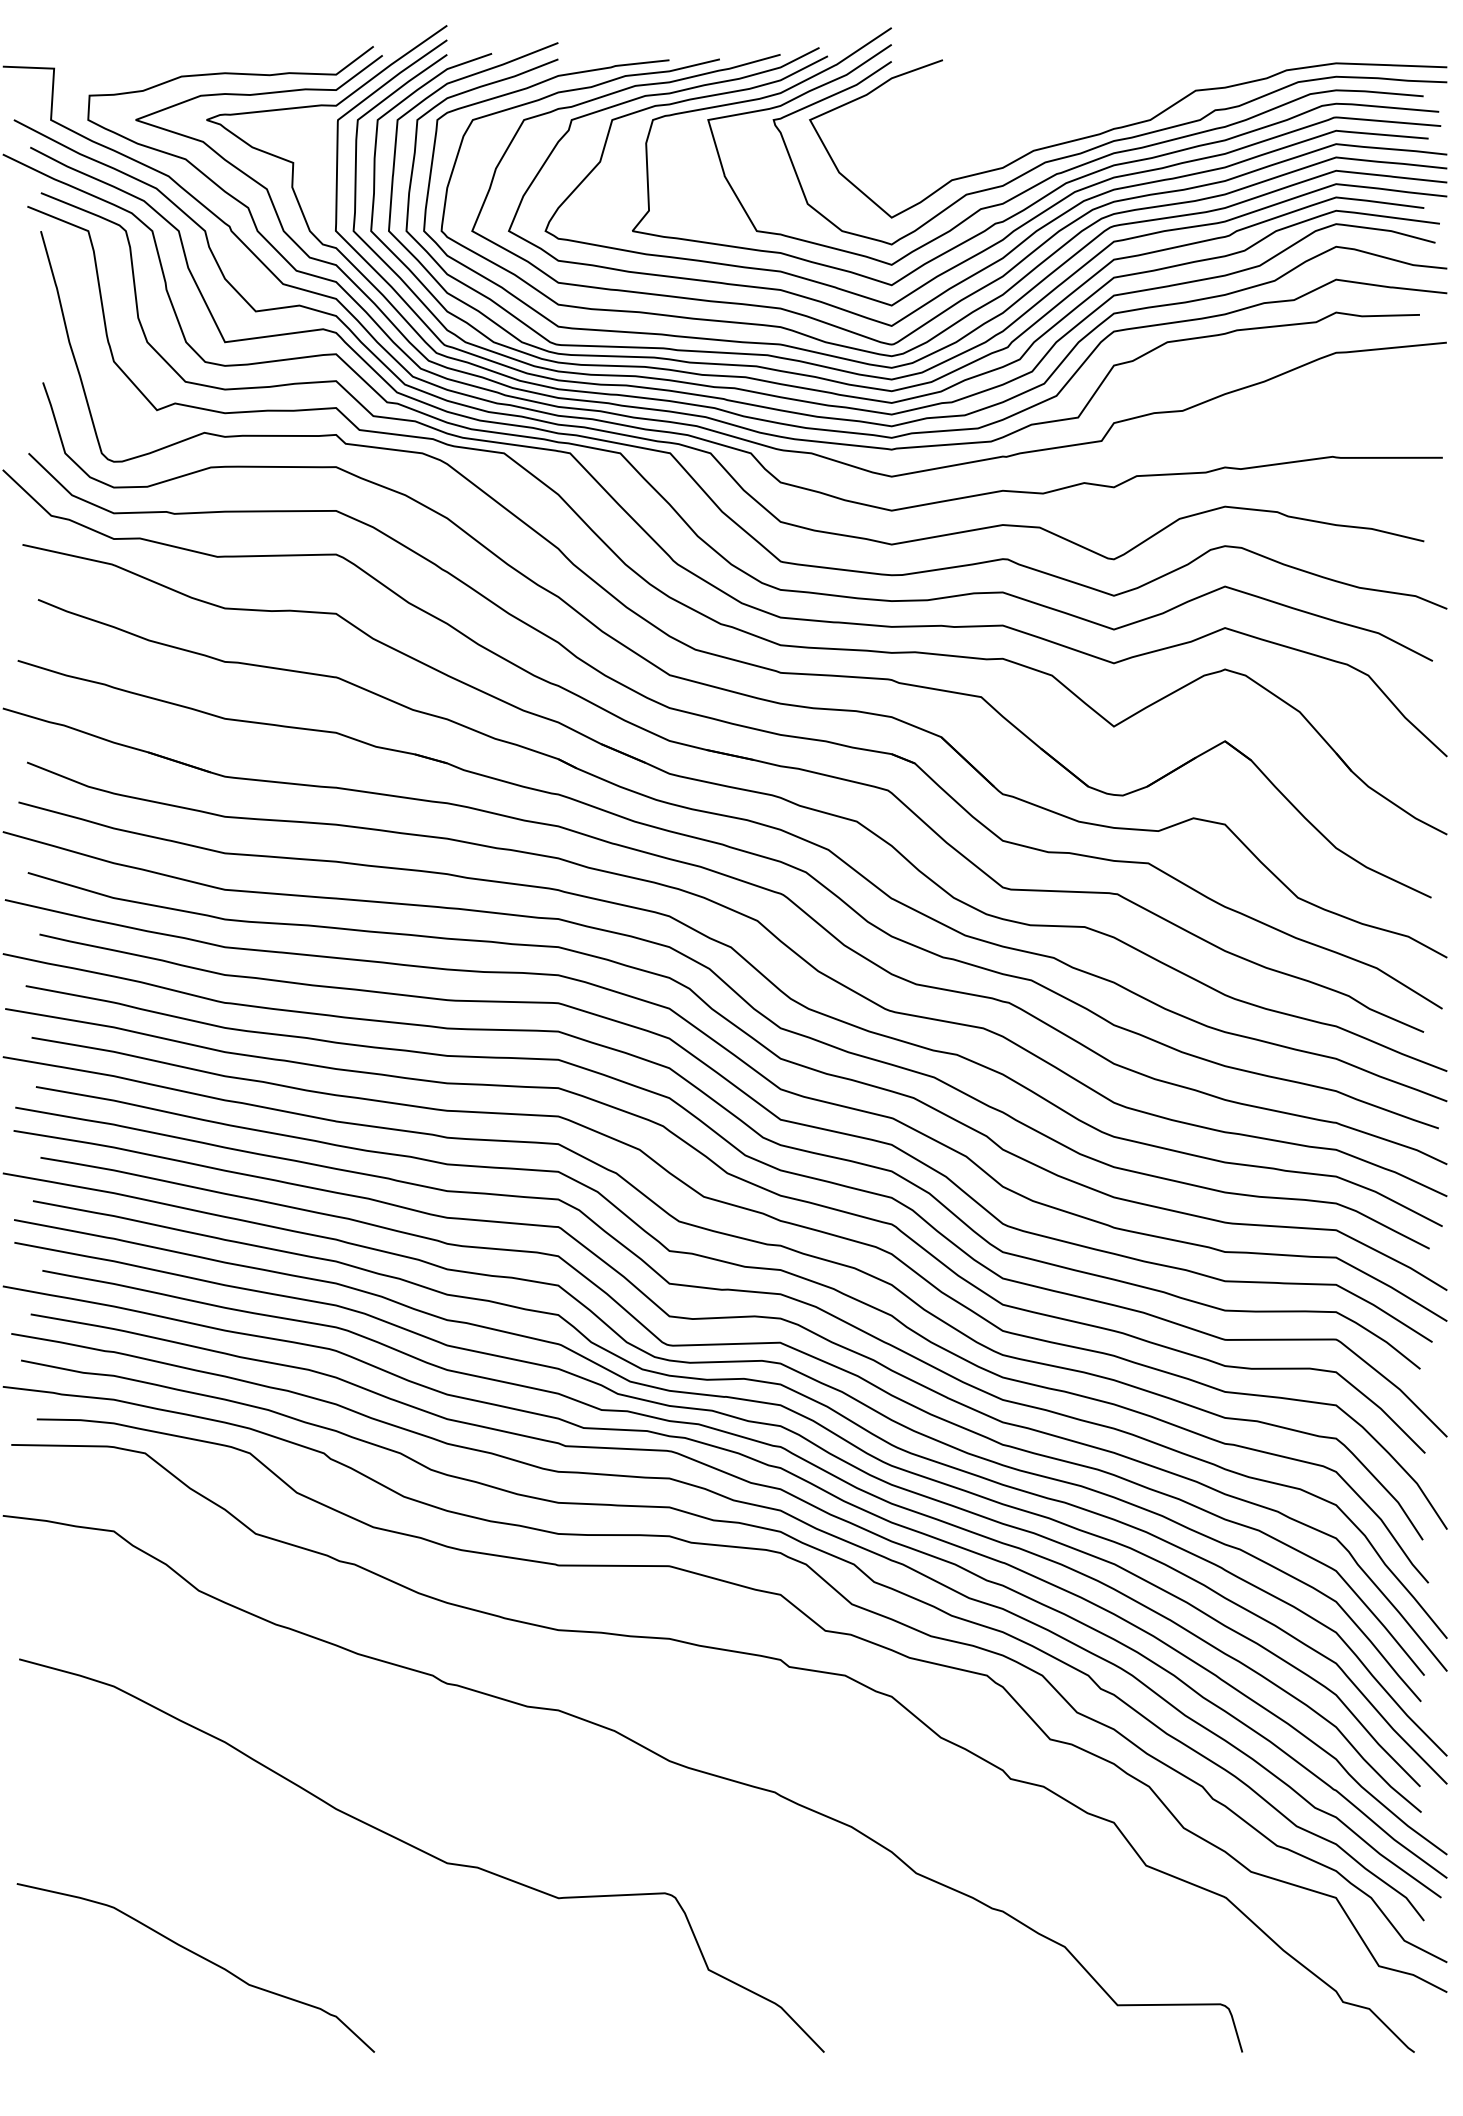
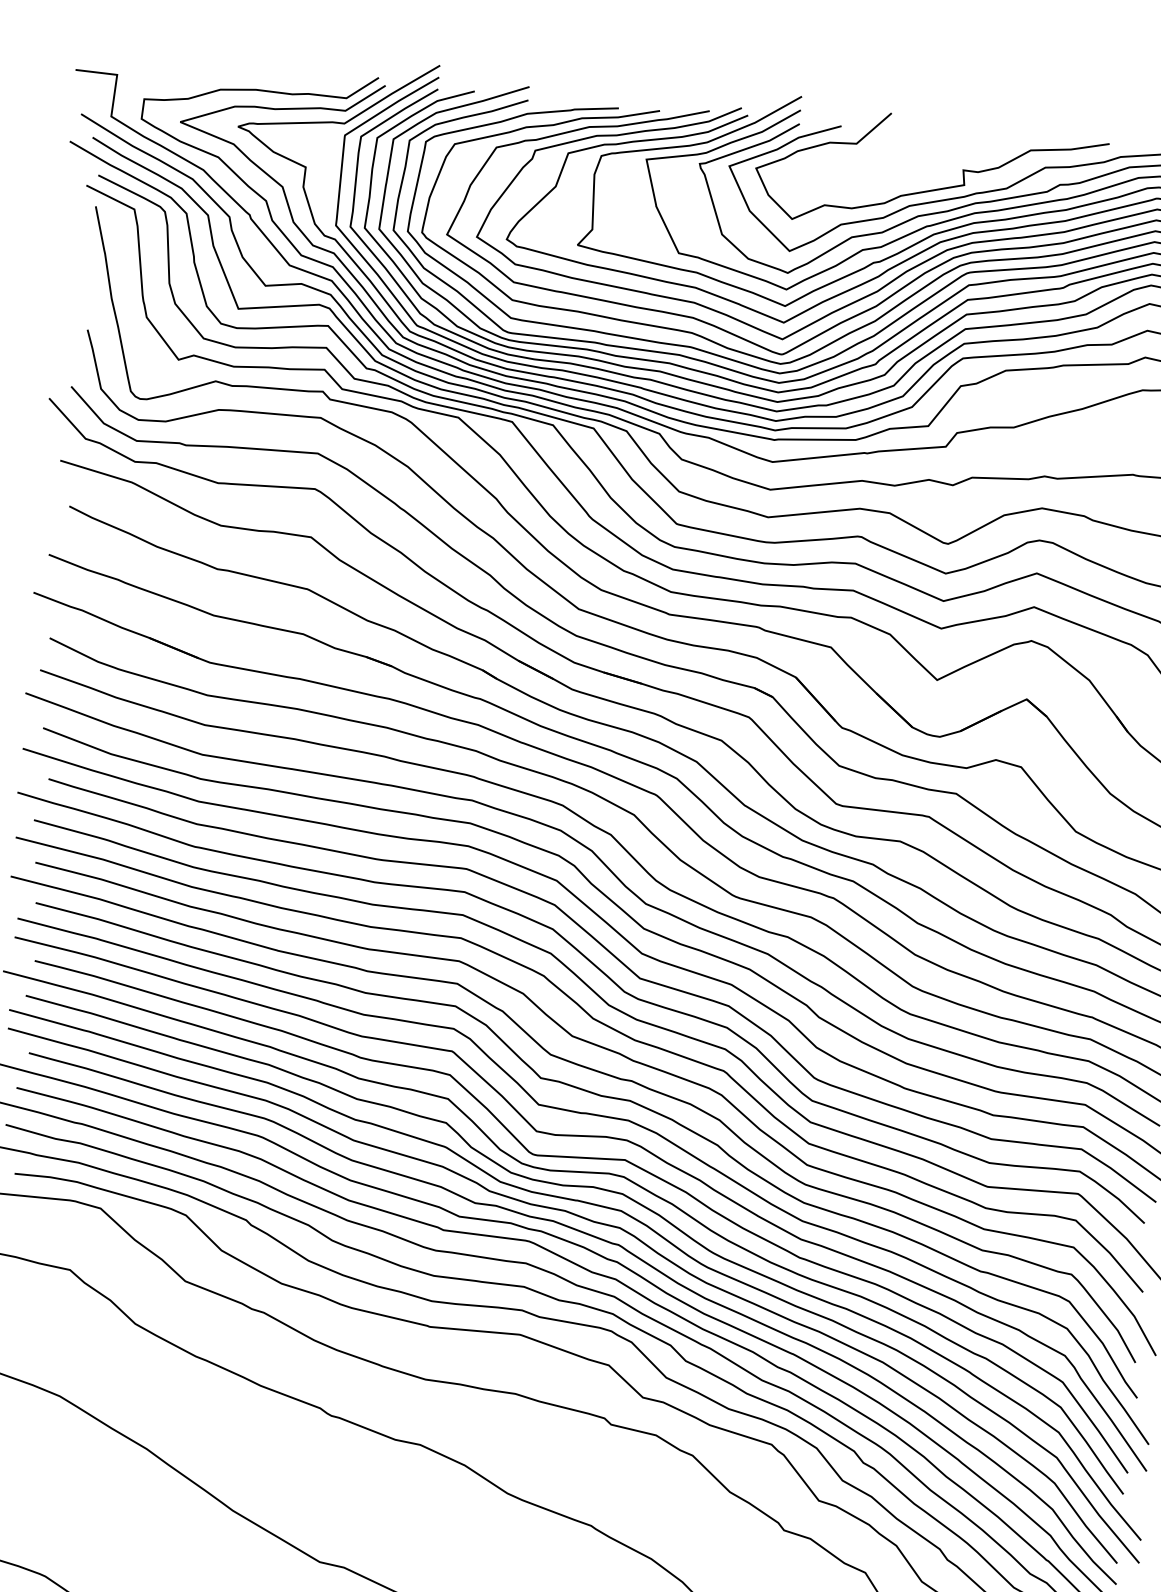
curve: (1063, 127) -> (935, 188), added

